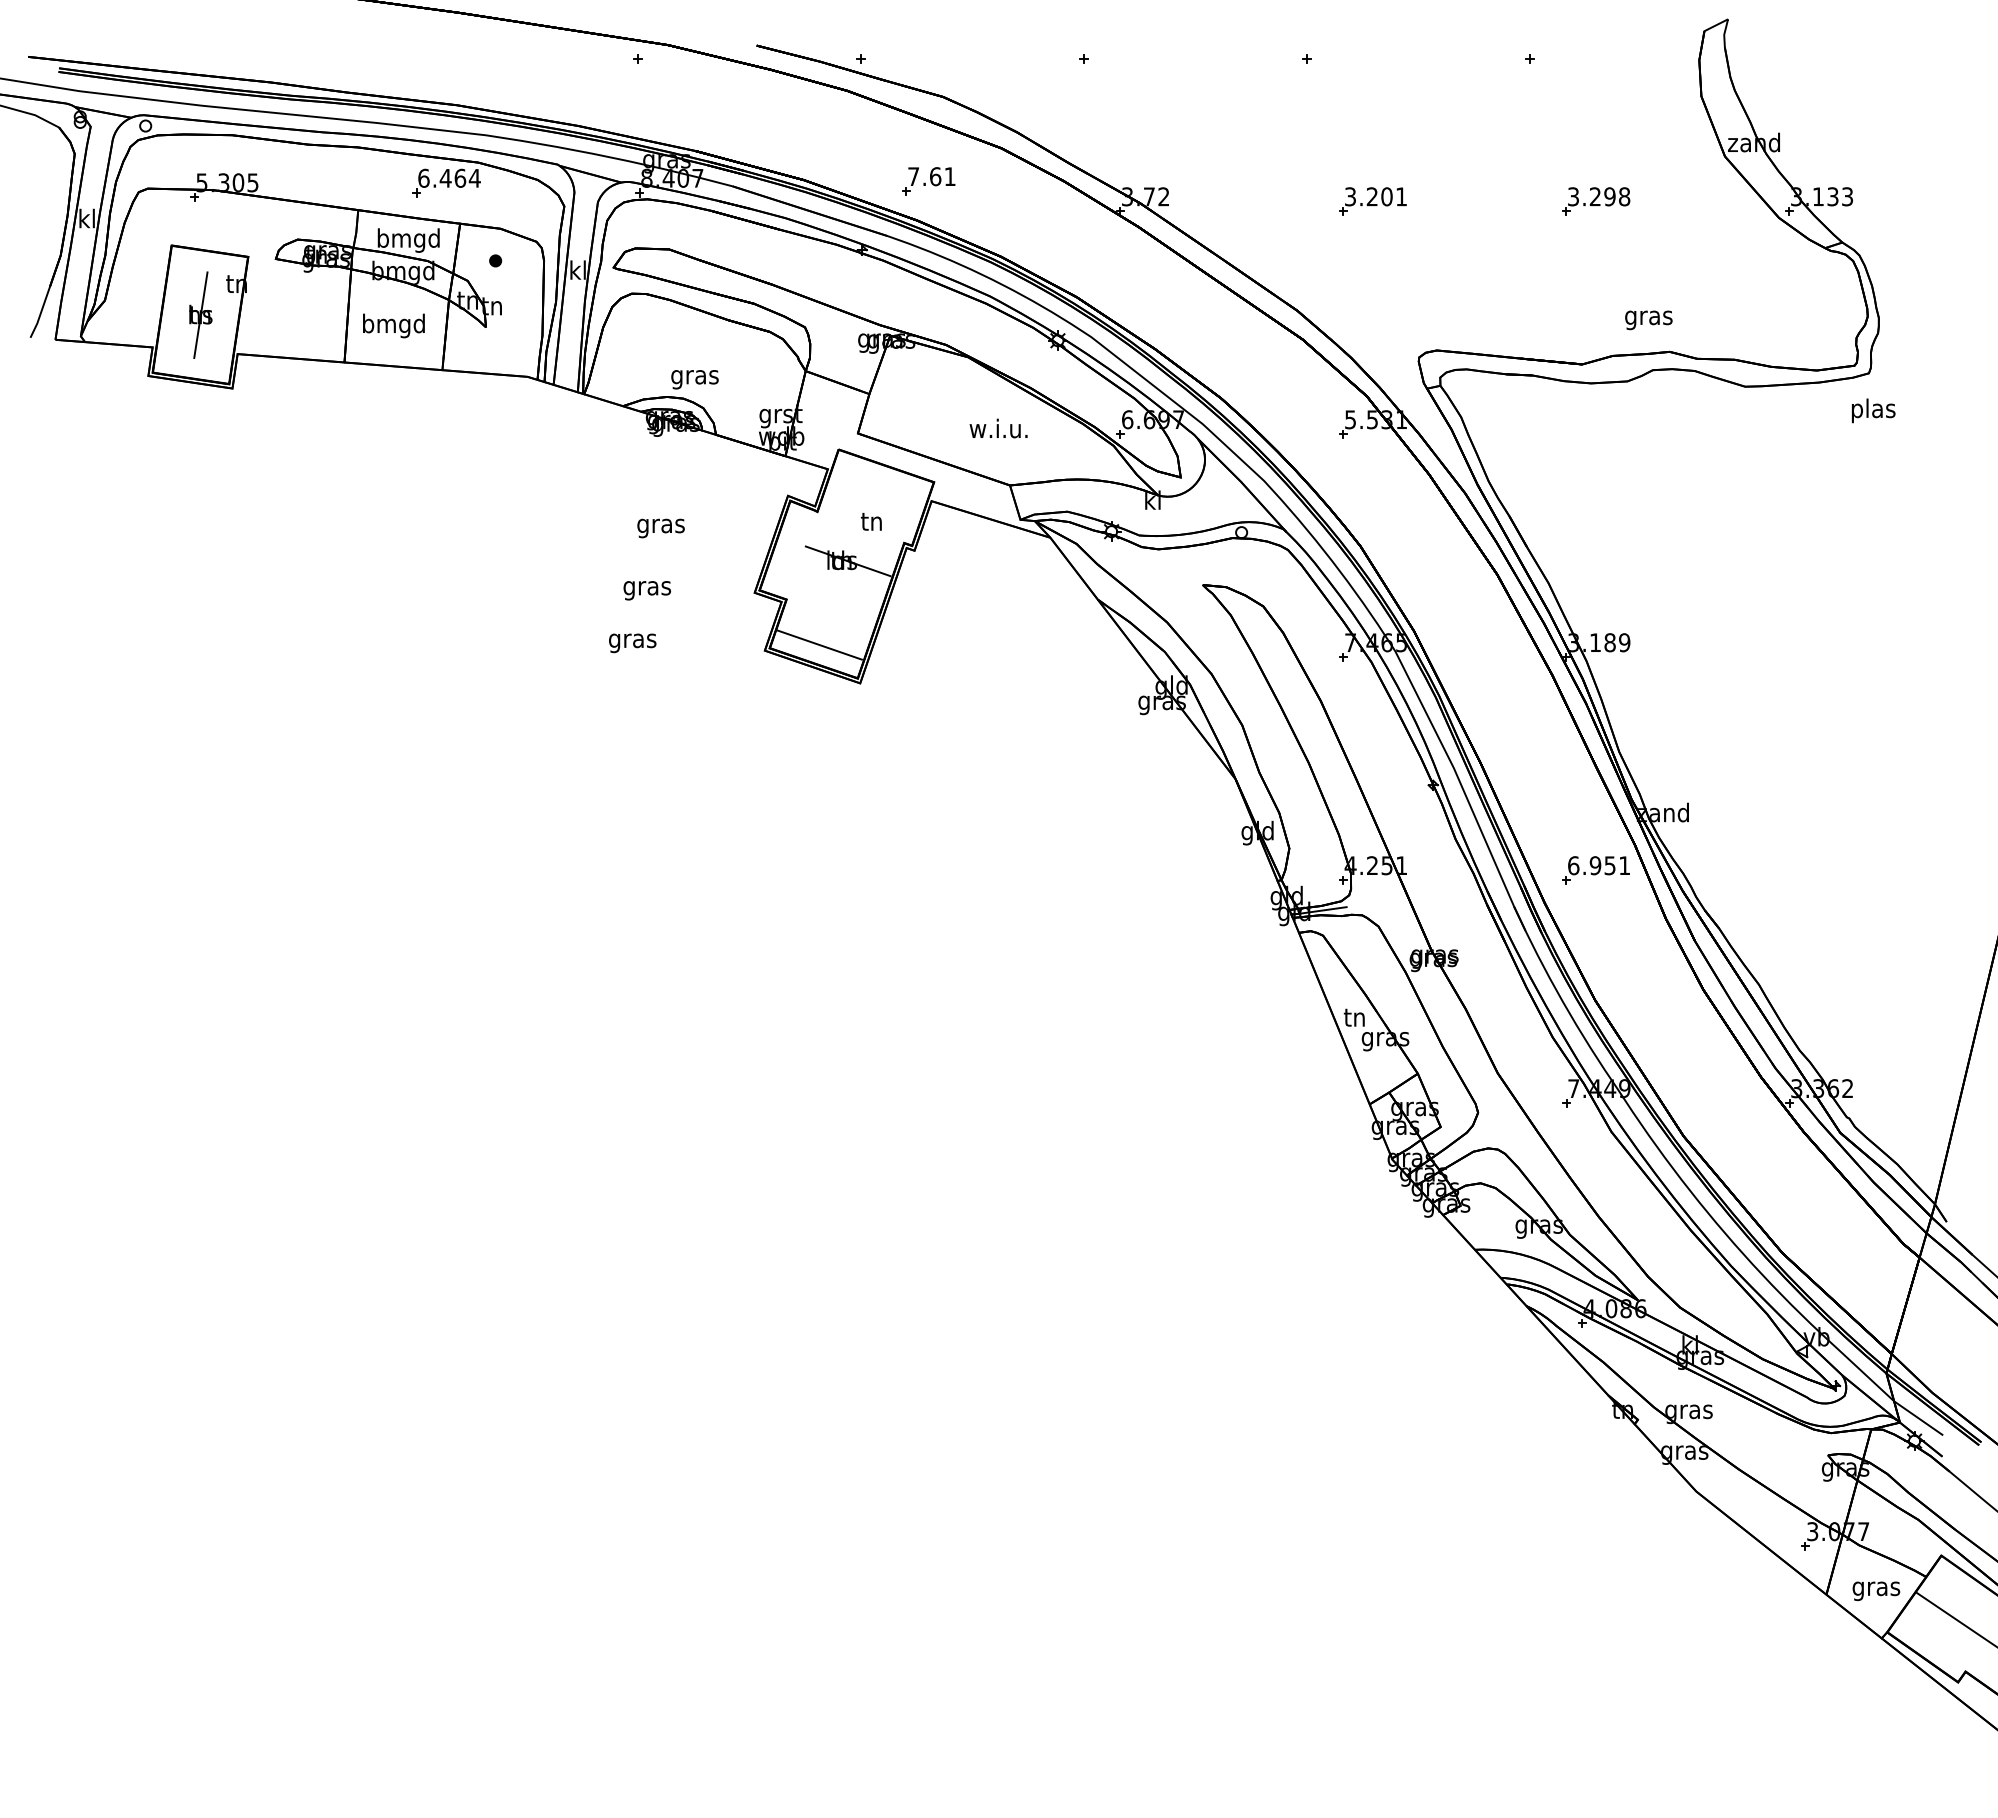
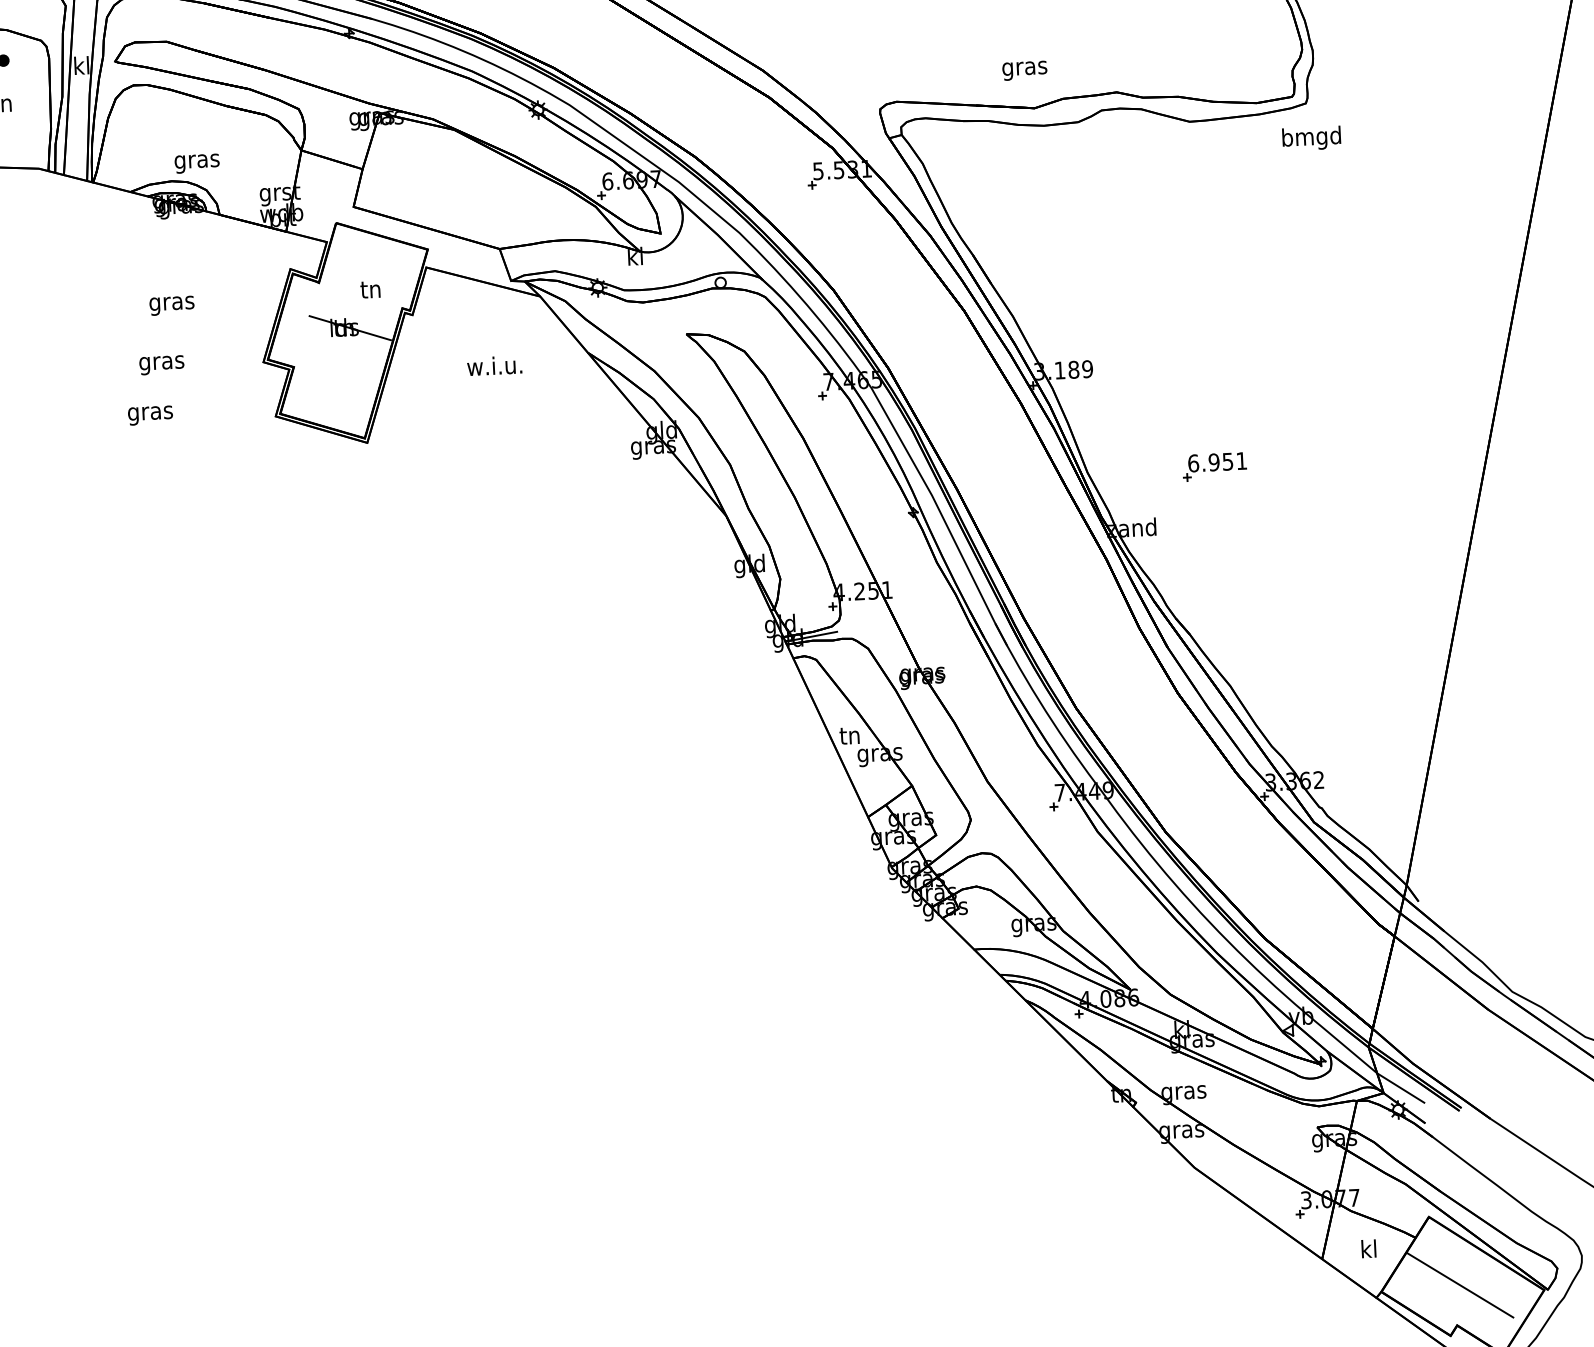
text: (1648, 320) -> (1024, 70), moved
text: (1873, 410) -> (1311, 138), plas -> bmgd
text: (998, 428) -> (494, 365), moved
line: (819, 644) -> (327, 408), removed
part: (1595, 870) -> (1214, 466), moved
text: (1876, 1588) -> (1369, 1251), gras -> kl

